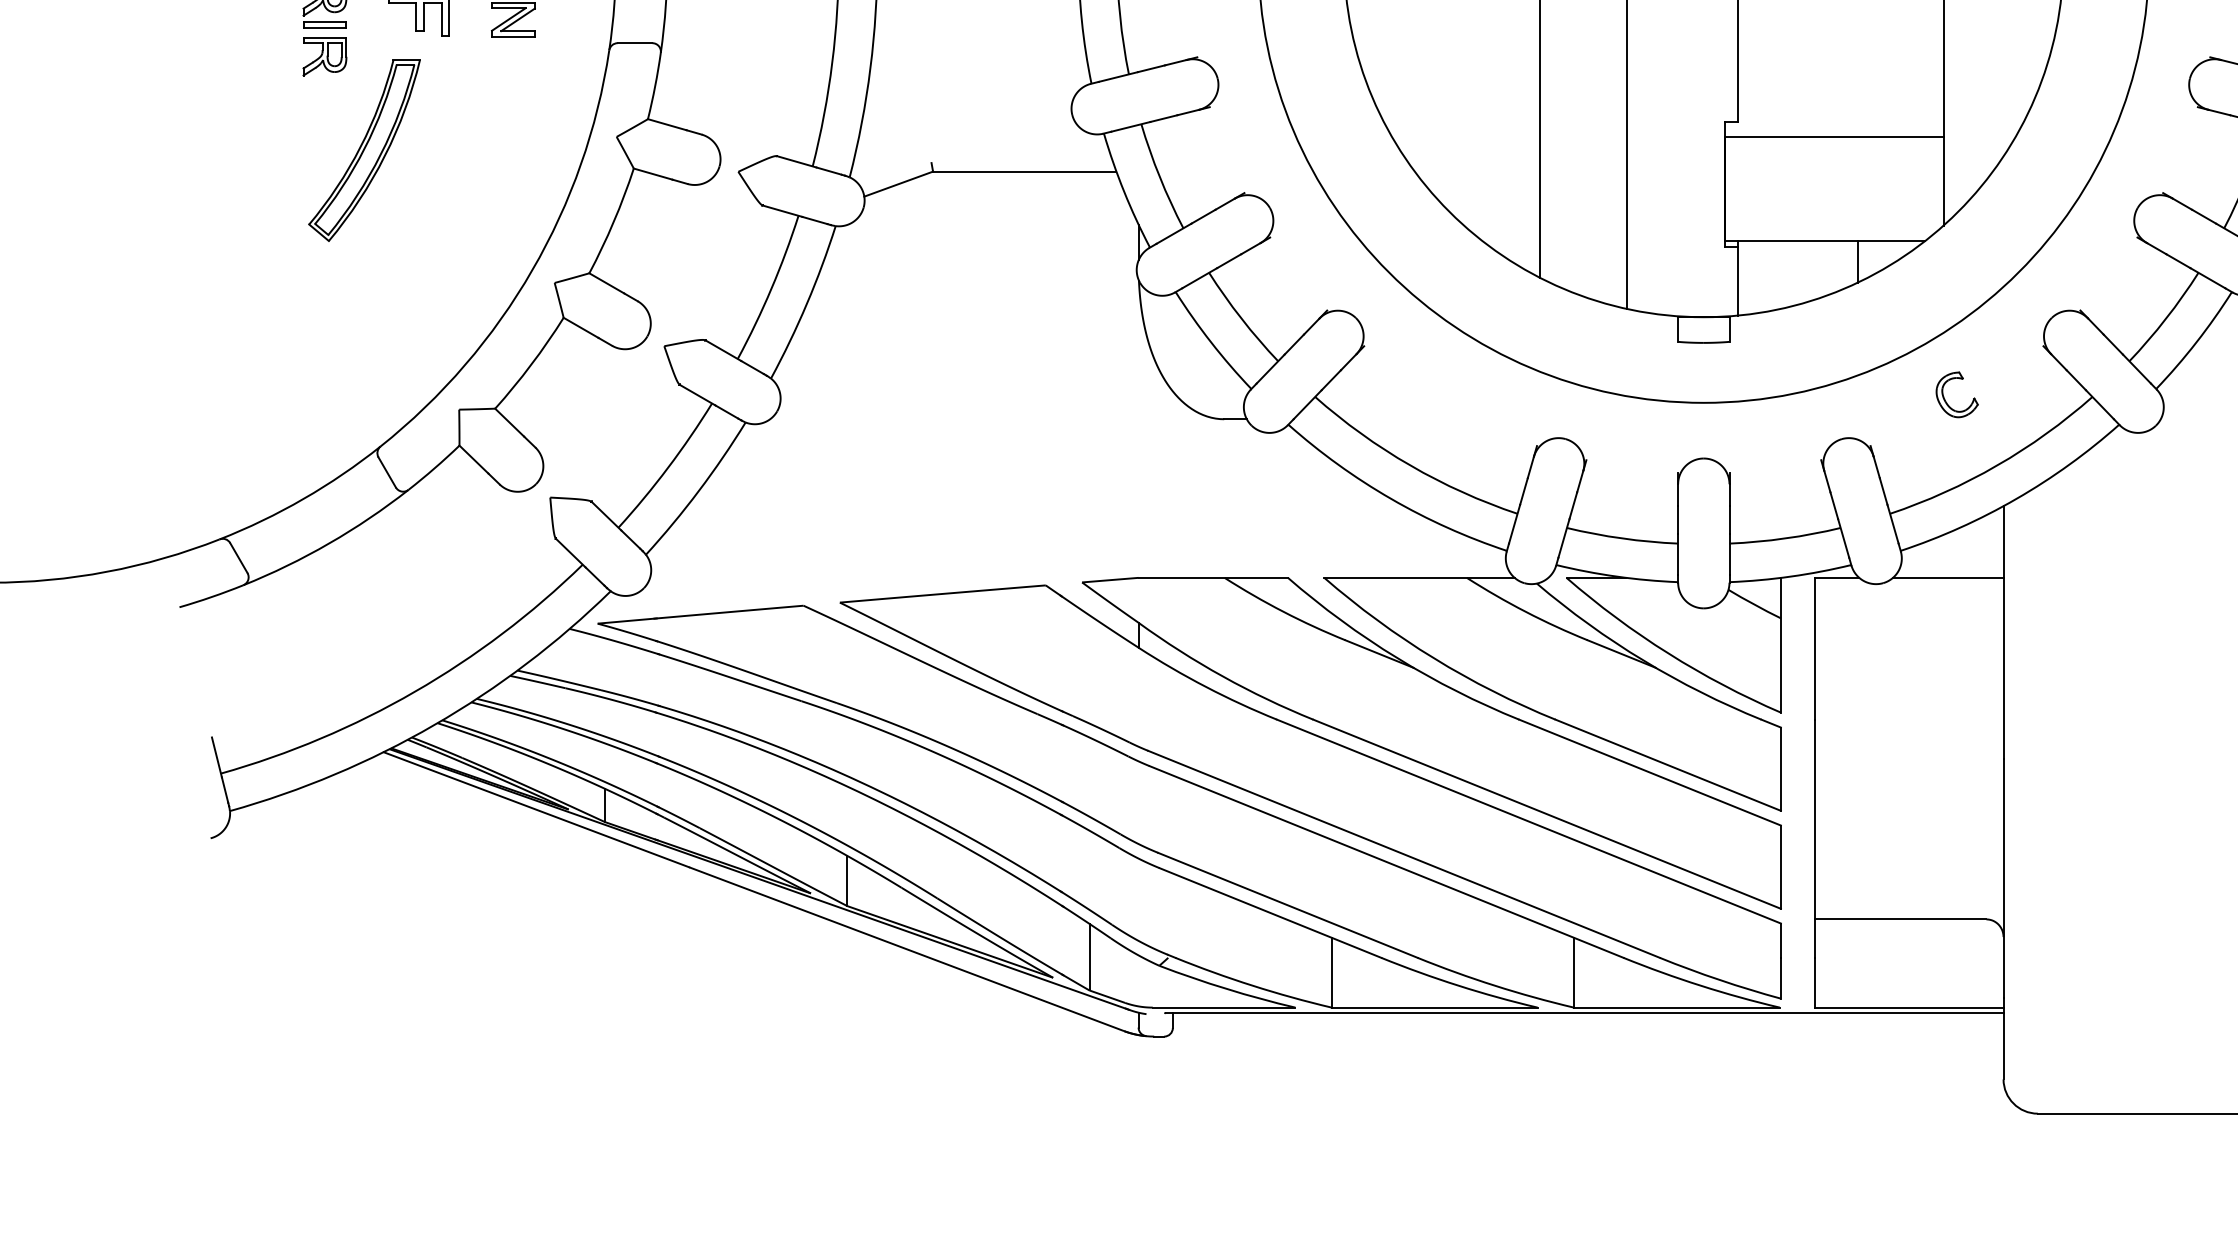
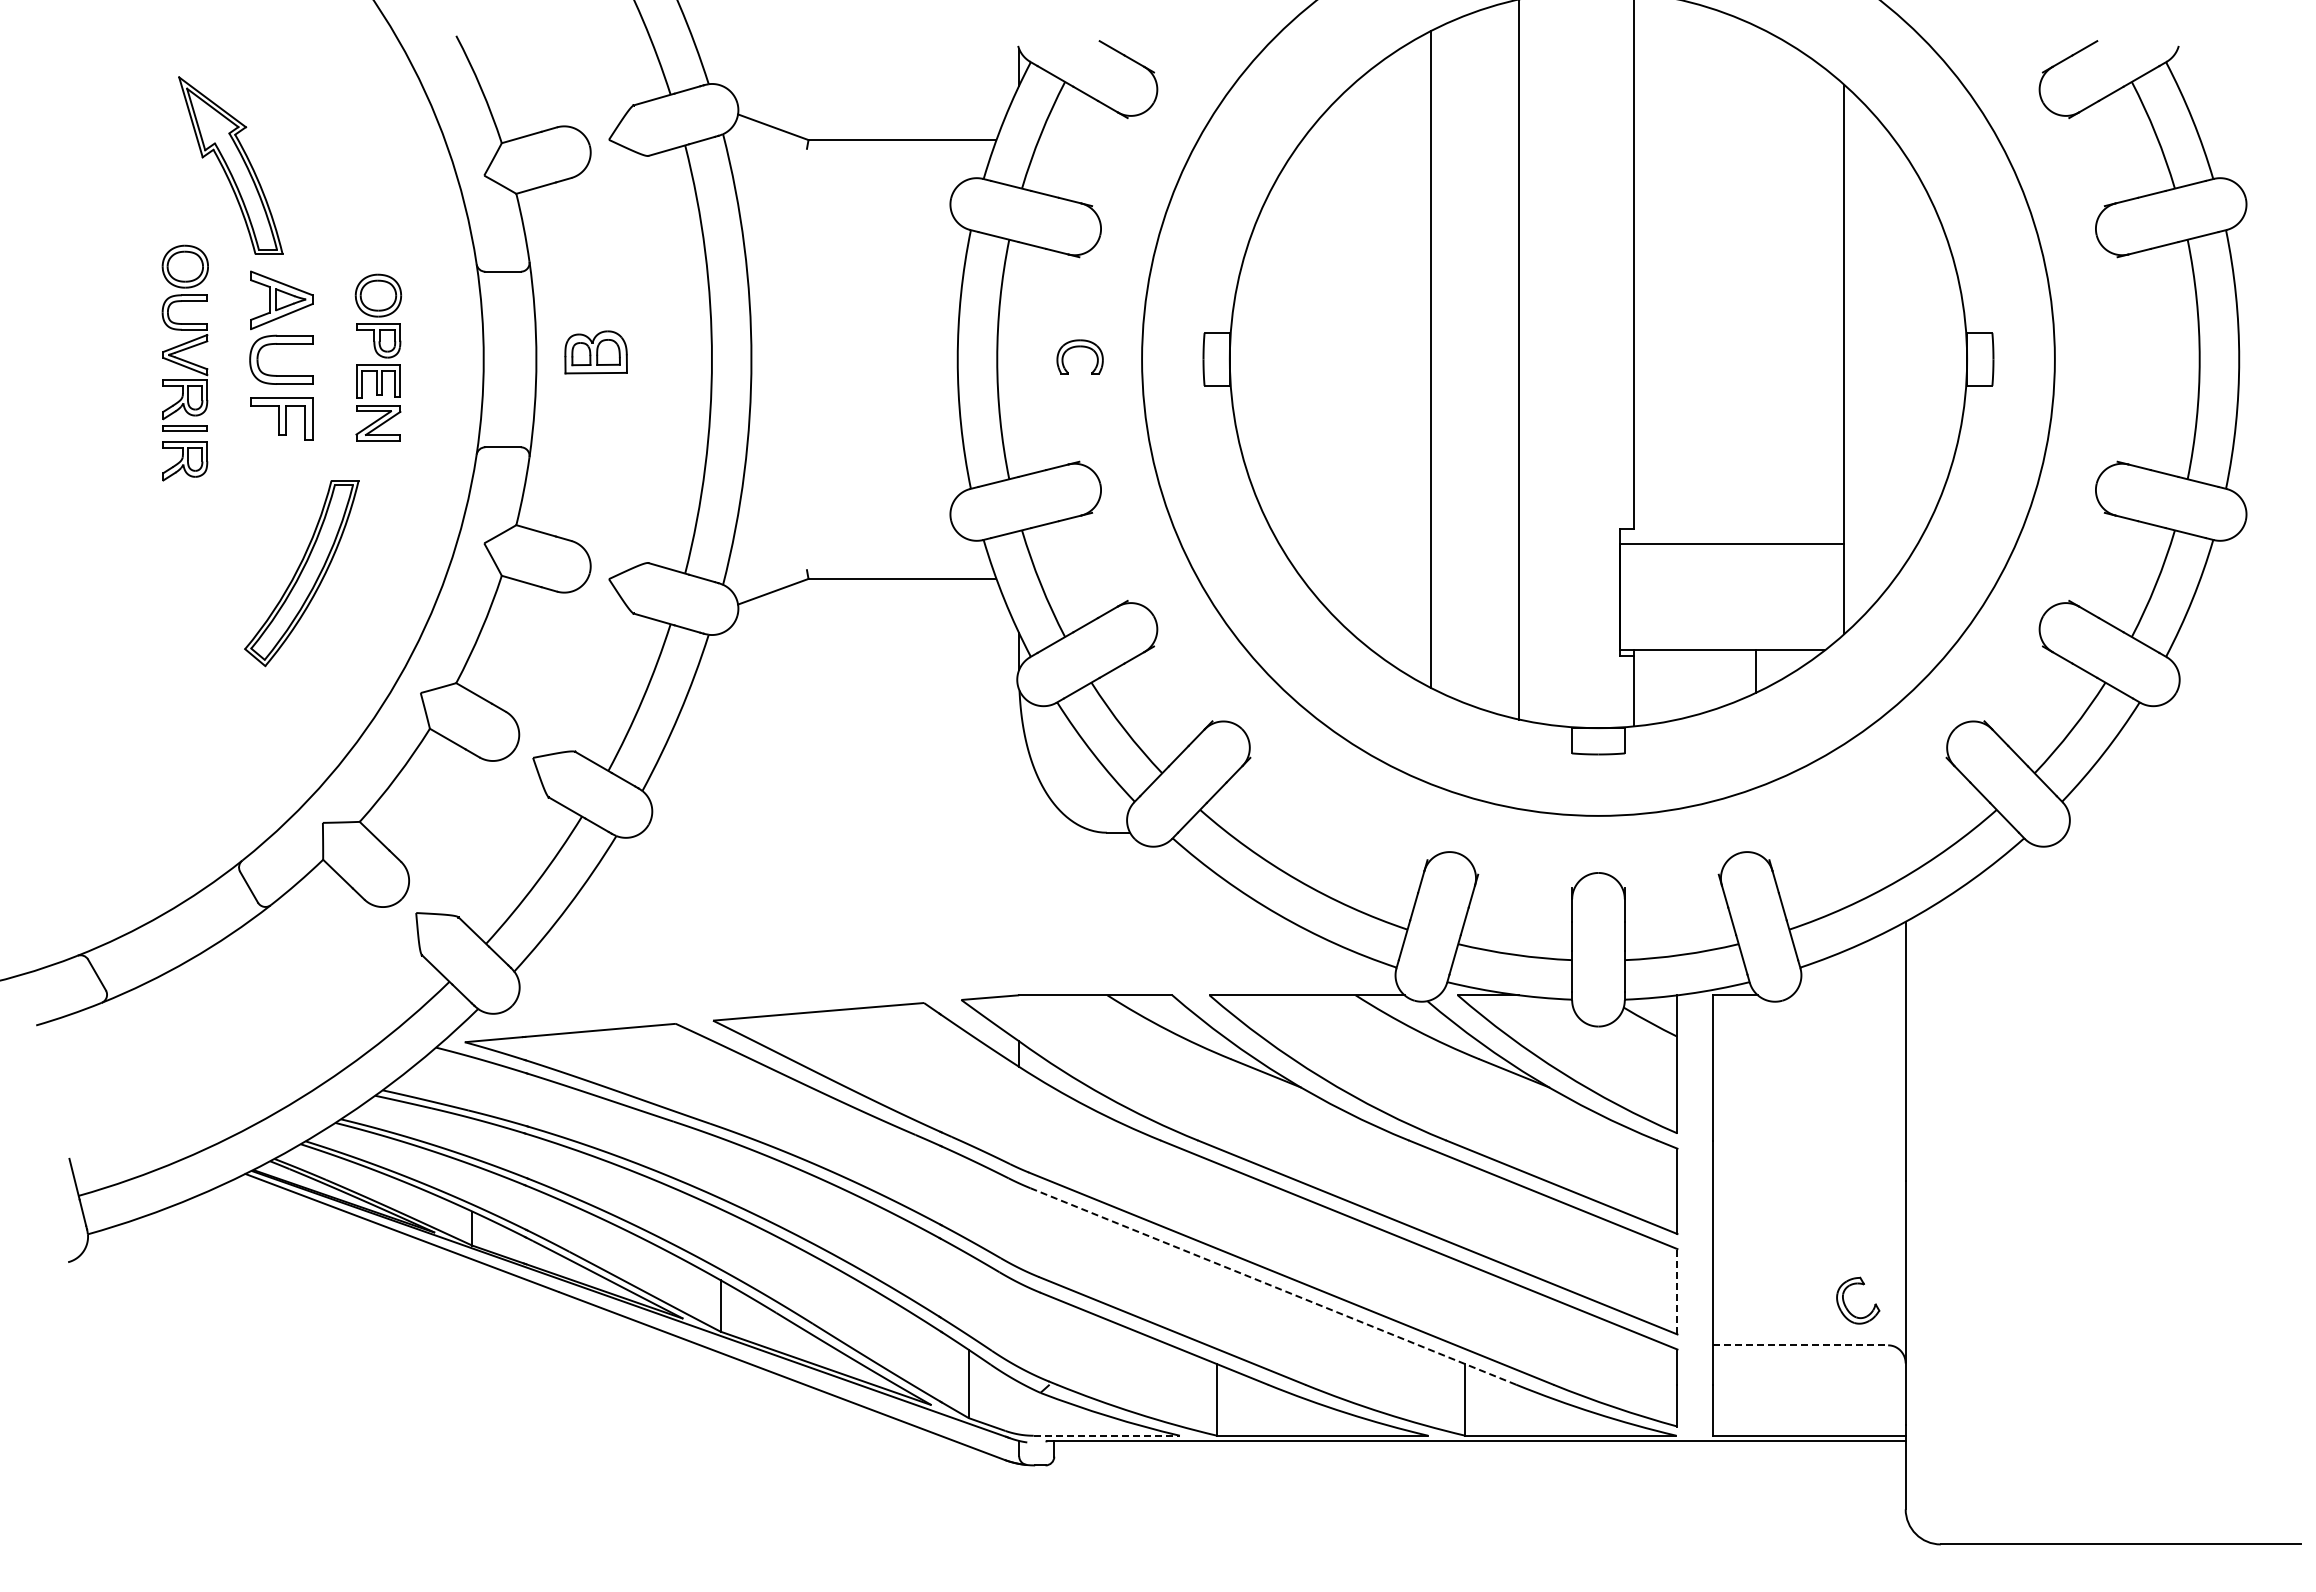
part: (364, 150) -> (301, 573), moved
part: (1945, 399) -> (1846, 1305), moved
line: (1947, 578) -> (1848, 995), removed
line: (1386, 861) -> (1273, 1286), solid -> dashed
line: (1780, 866) -> (1677, 1291), solid -> dashed
line: (1900, 919) -> (1800, 1345), solid -> dashed
line: (1224, 1007) -> (1107, 1435), solid -> dashed

